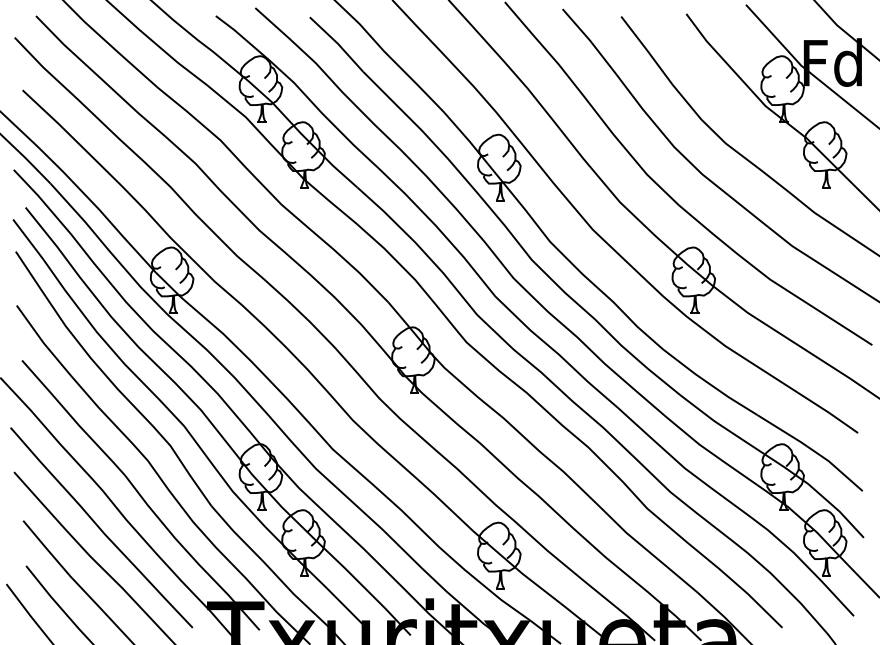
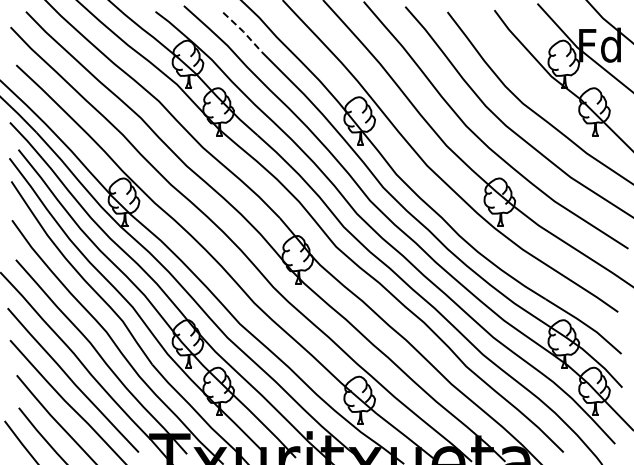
line: (337, 43) -> (243, 31), solid -> dashed

